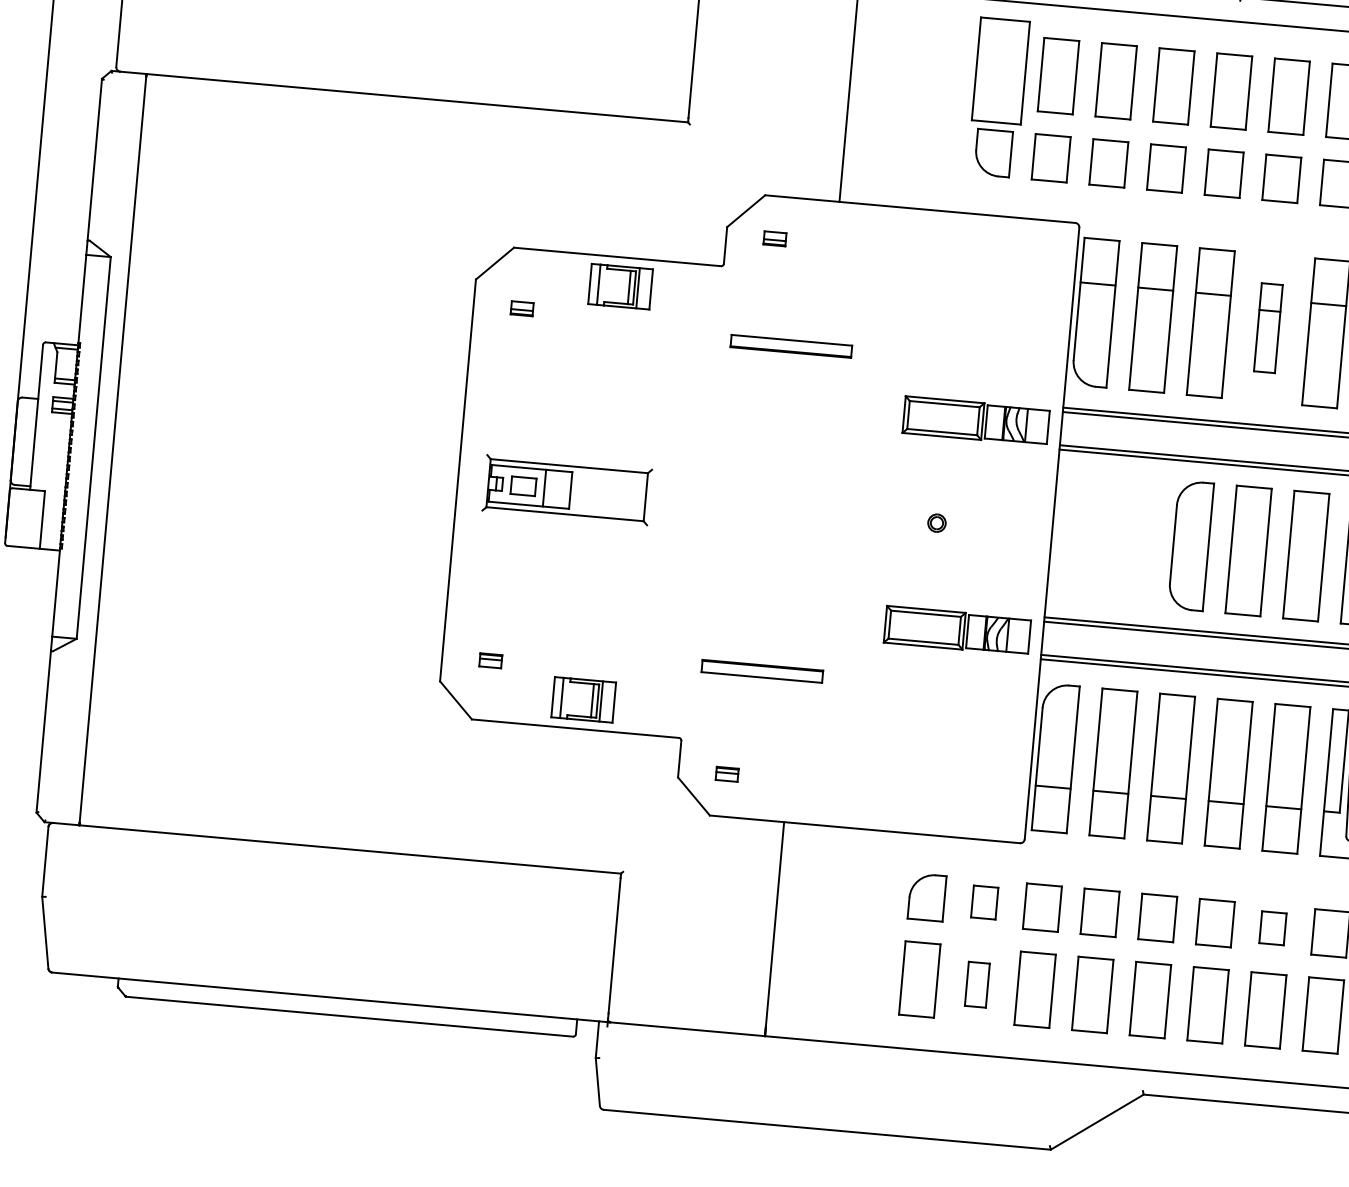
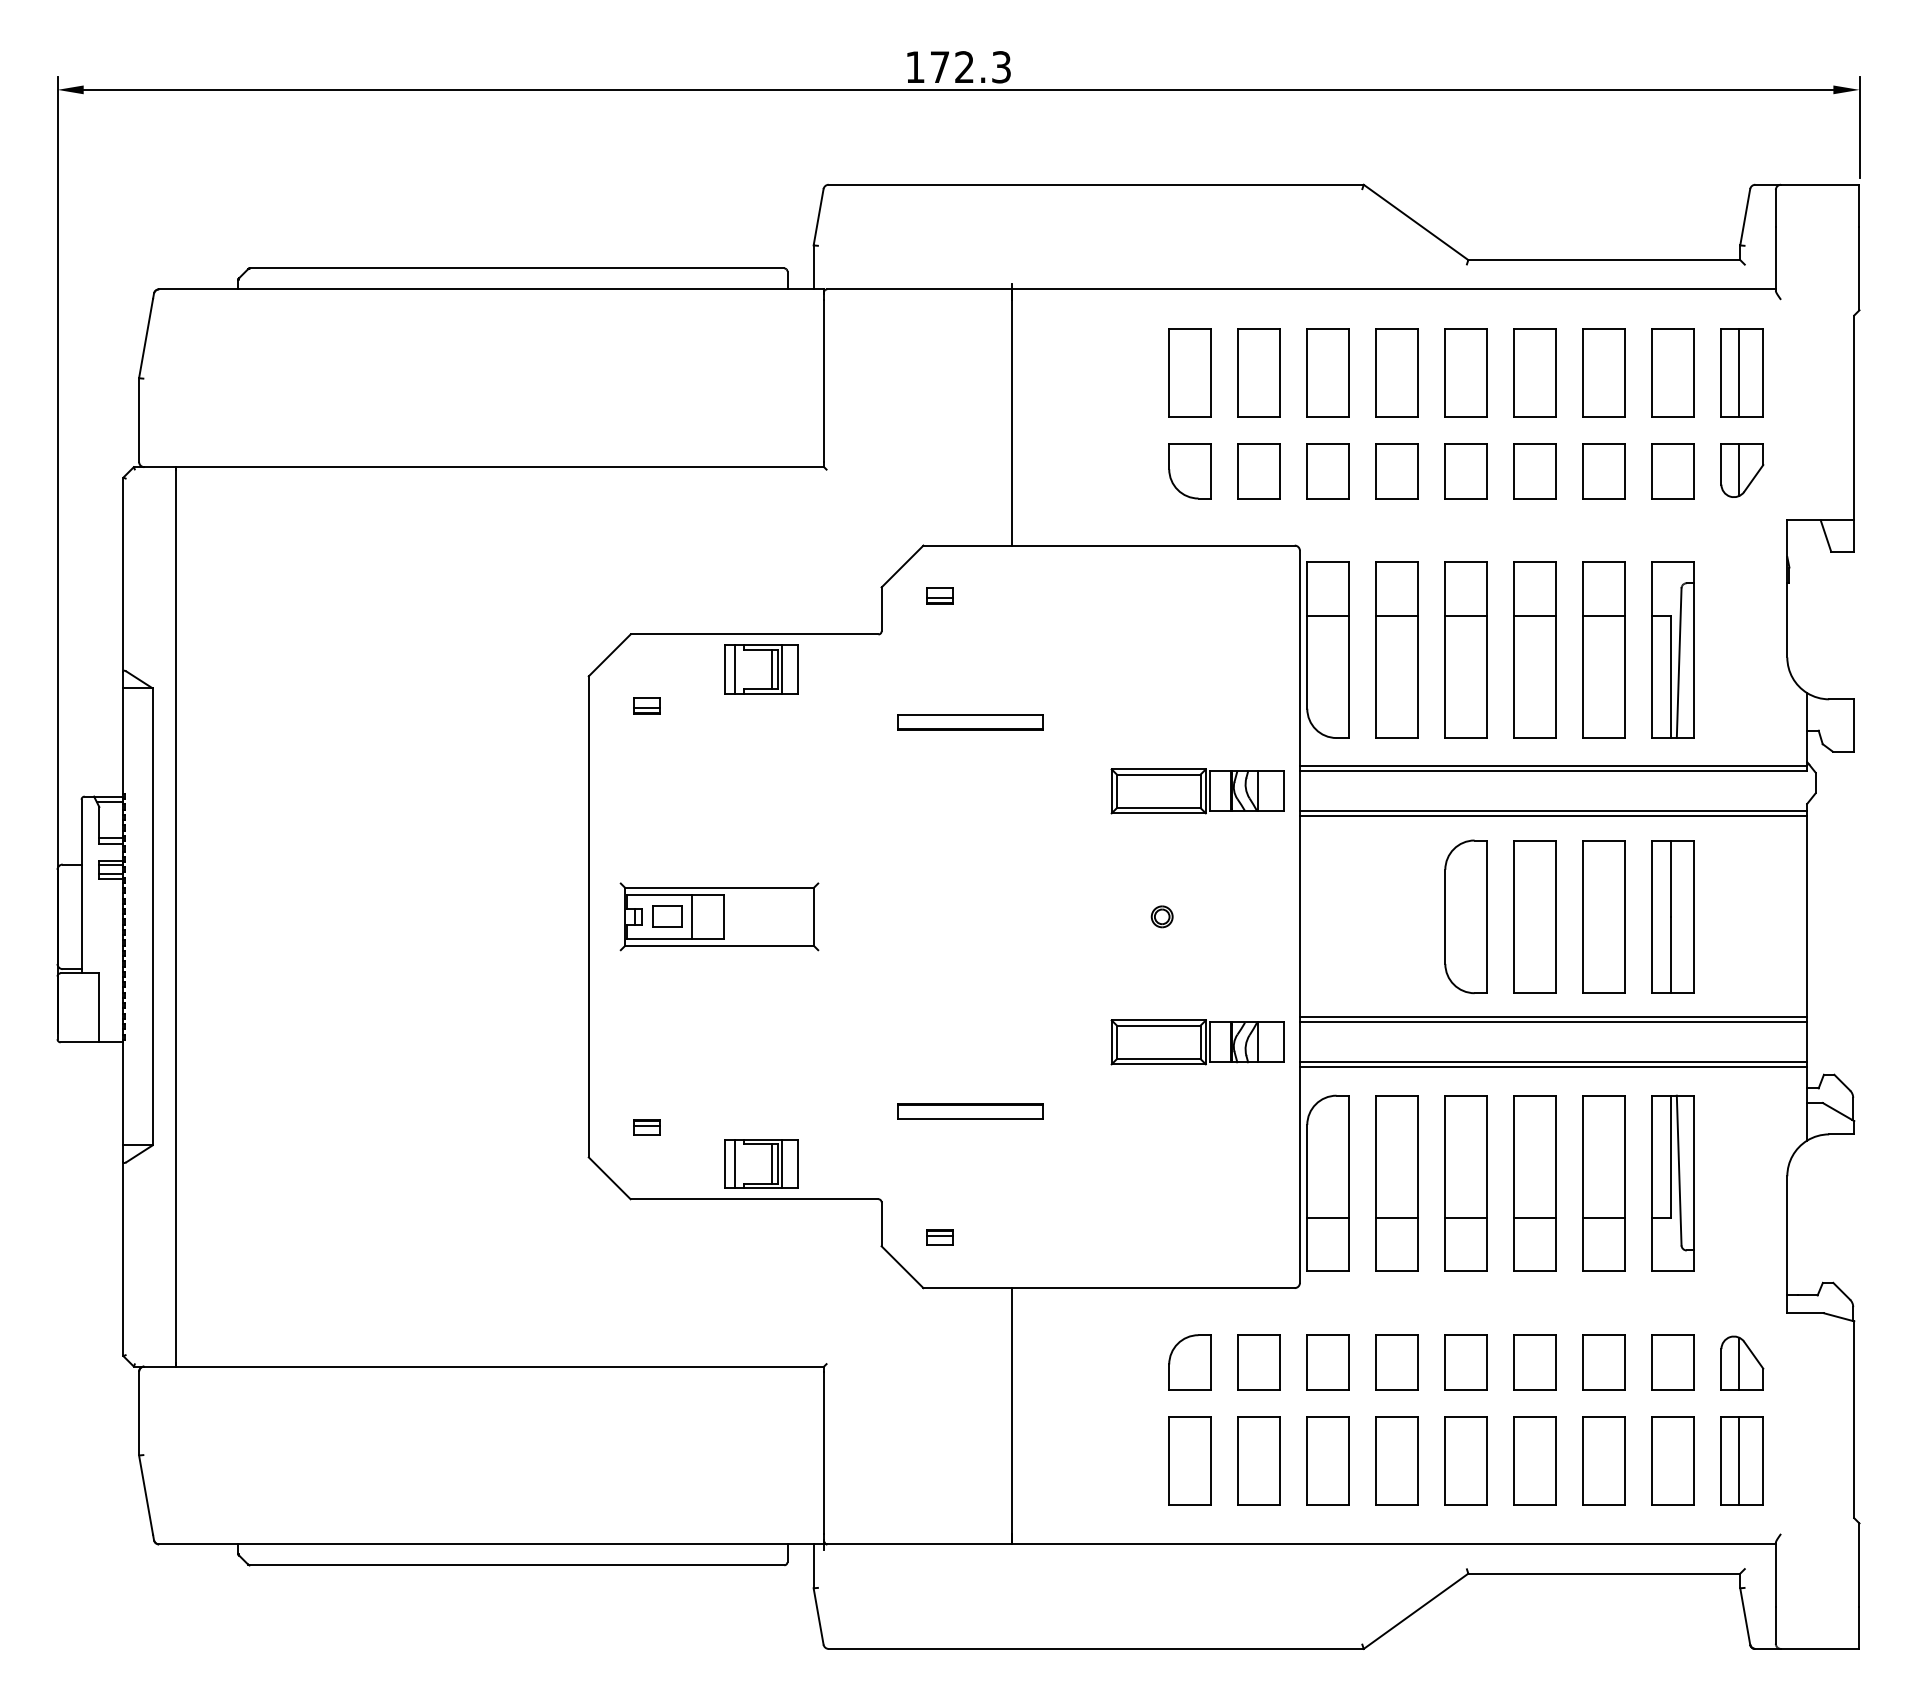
part: (1000, 70) -> (1189, 372), size x0.71
part: (1267, 327) -> (1534, 649), size x1.67
part: (984, 902) -> (1258, 1362), size x1.43
part: (1272, 928) -> (1603, 1362), size x1.43
part: (976, 984) -> (1258, 1460), size x1.67

